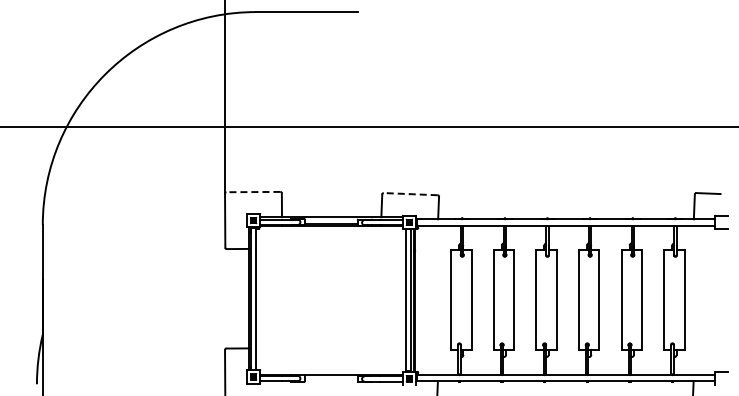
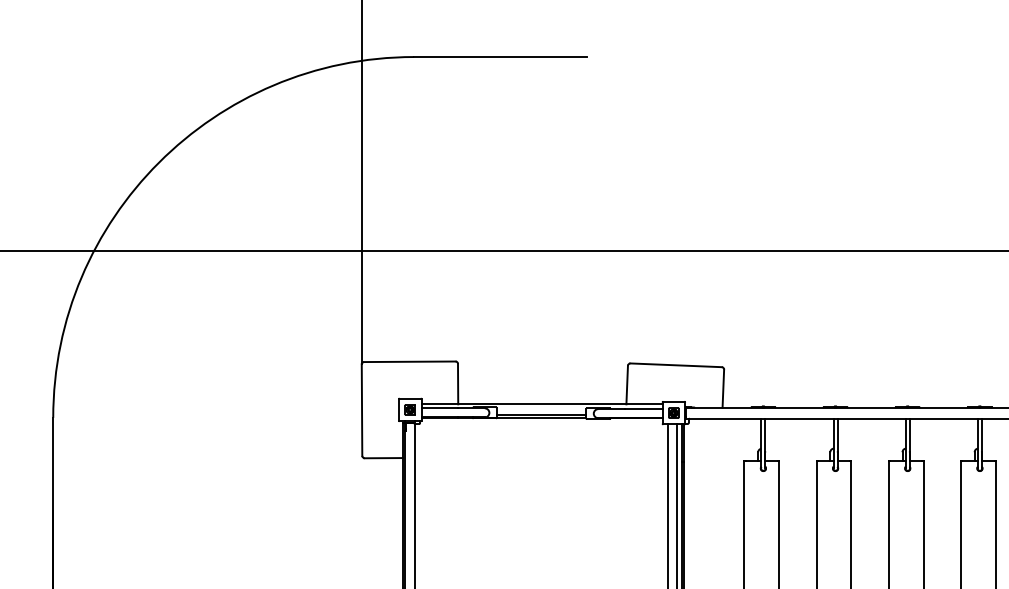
line: (253, 192) -> (409, 362), dashed -> solid
line: (410, 194) -> (675, 365), dashed -> solid

